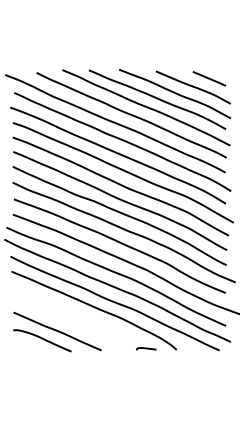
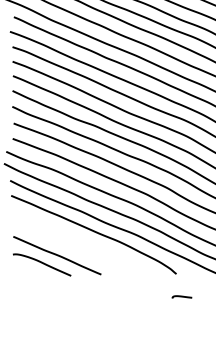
curve: (146, 348) -> (182, 296), moved

